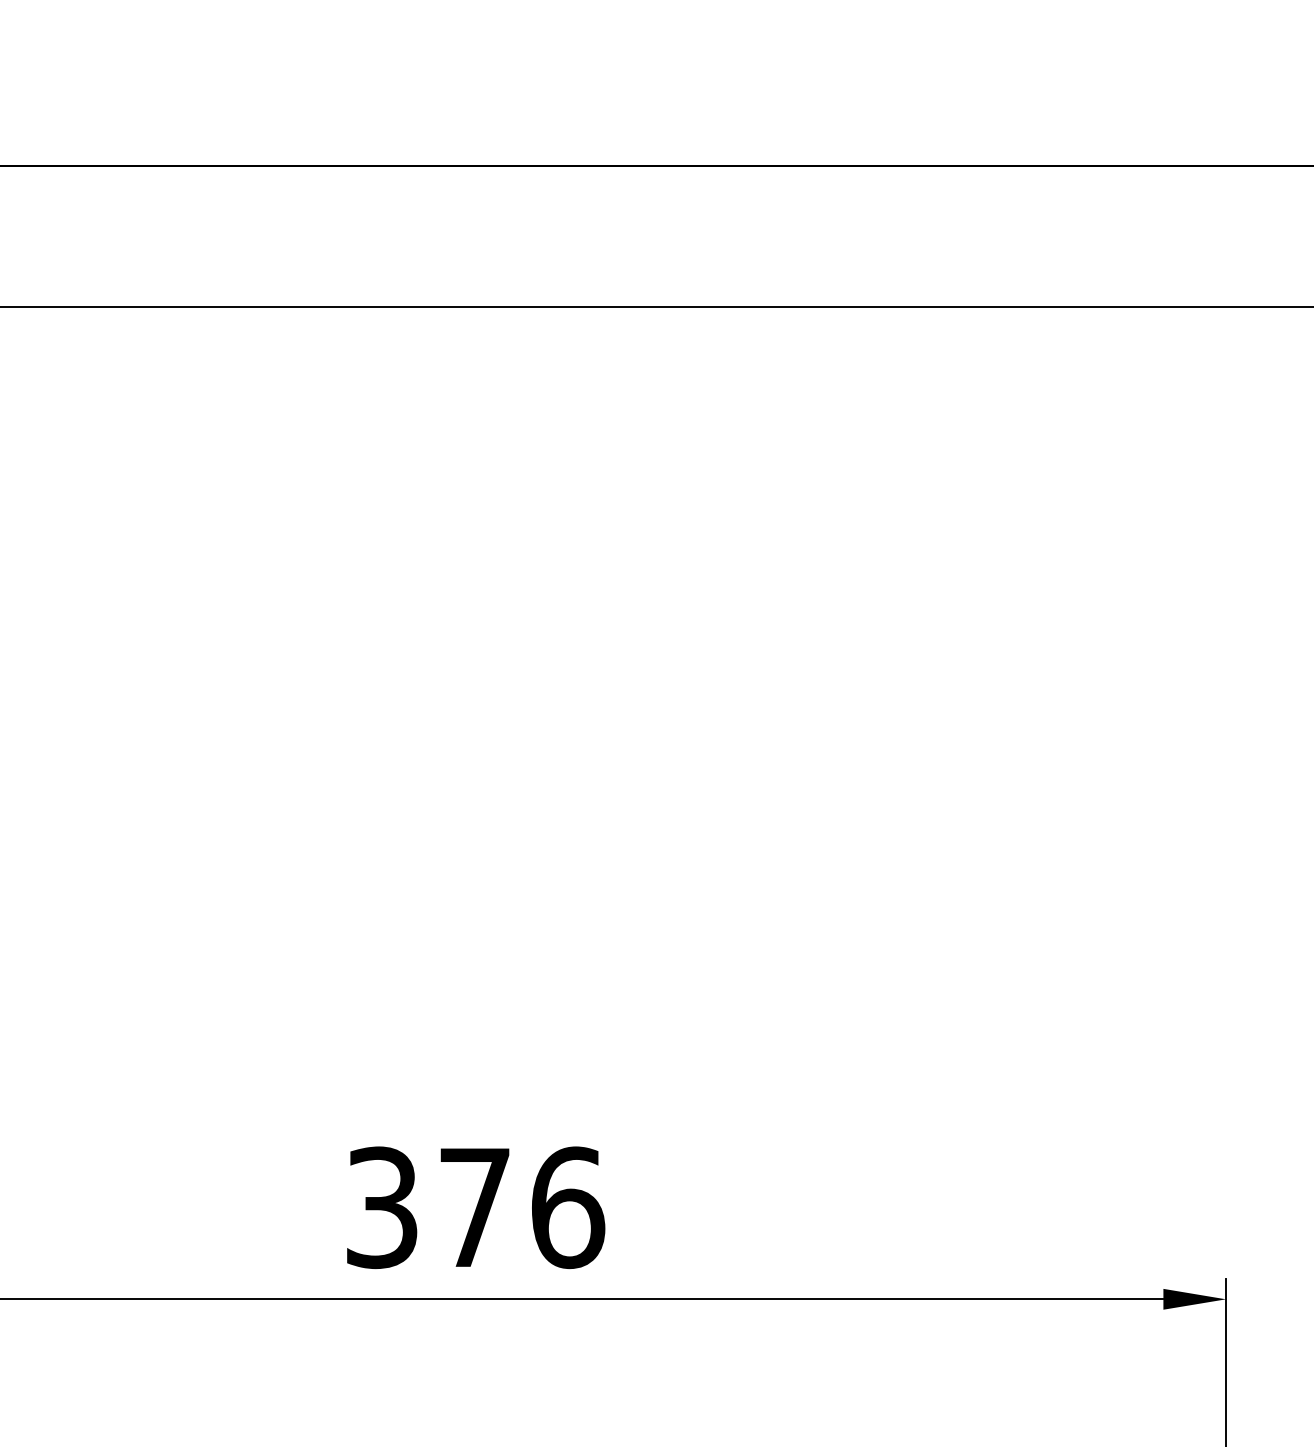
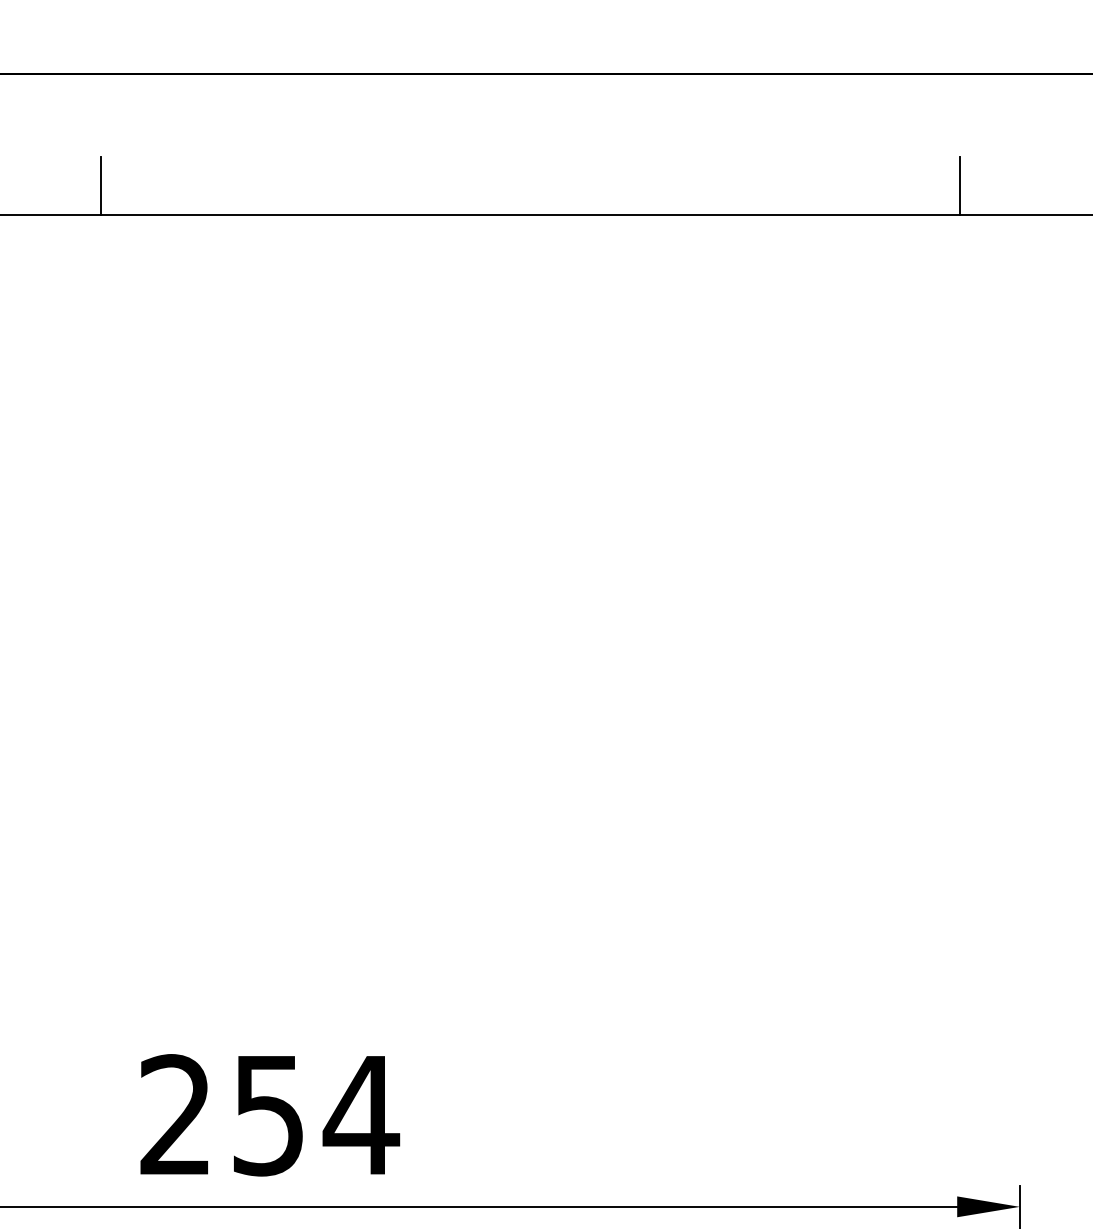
line: (306, 278) -> (100, 186), added
line: (1166, 278) -> (960, 186), added
text: (476, 1207) -> (270, 1115), 376 -> 254

